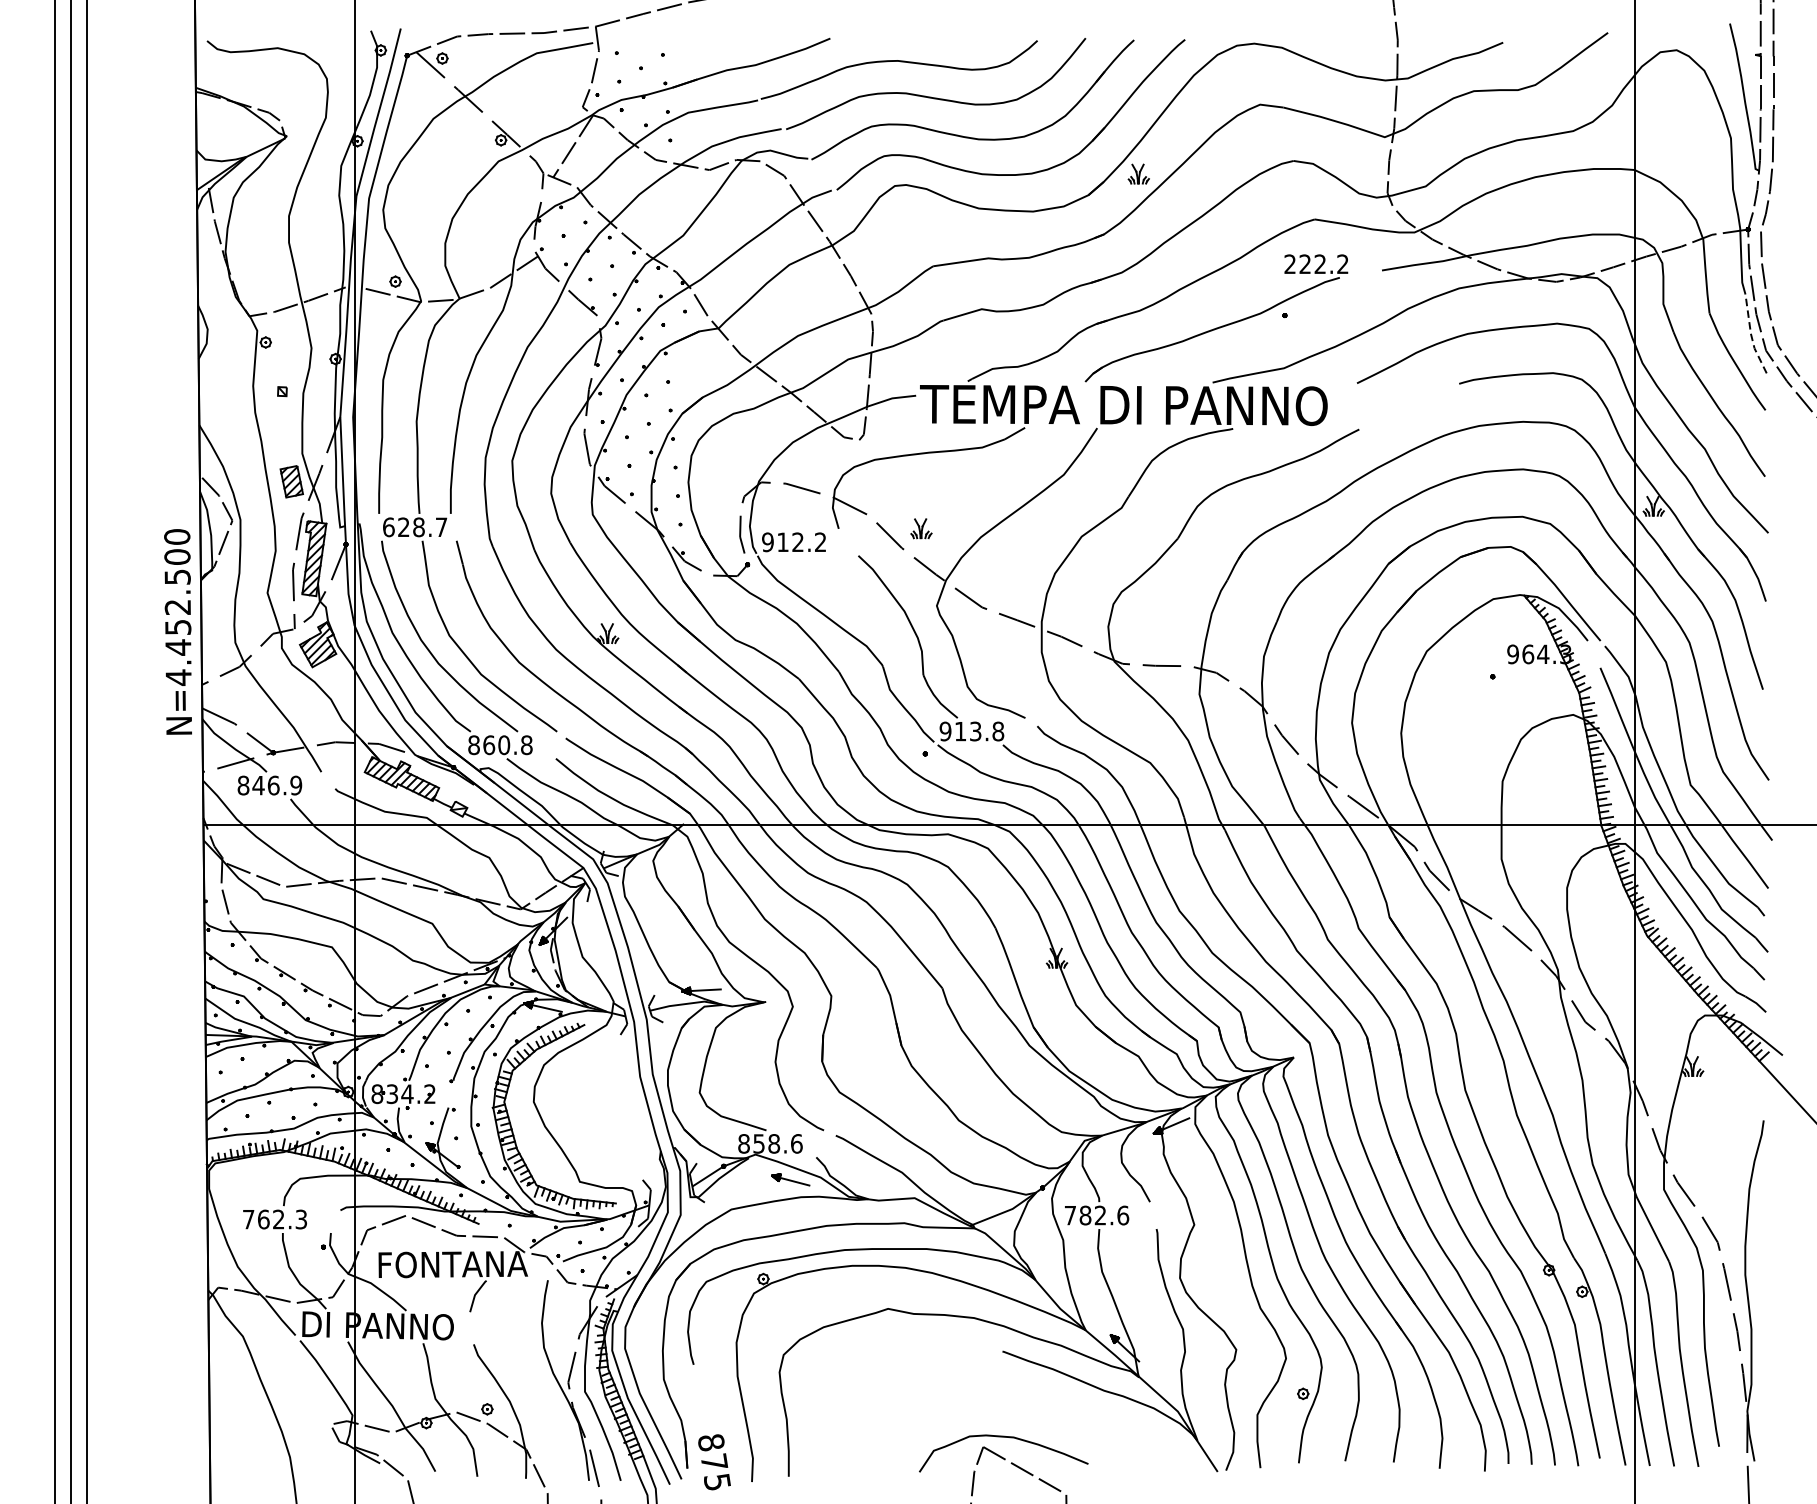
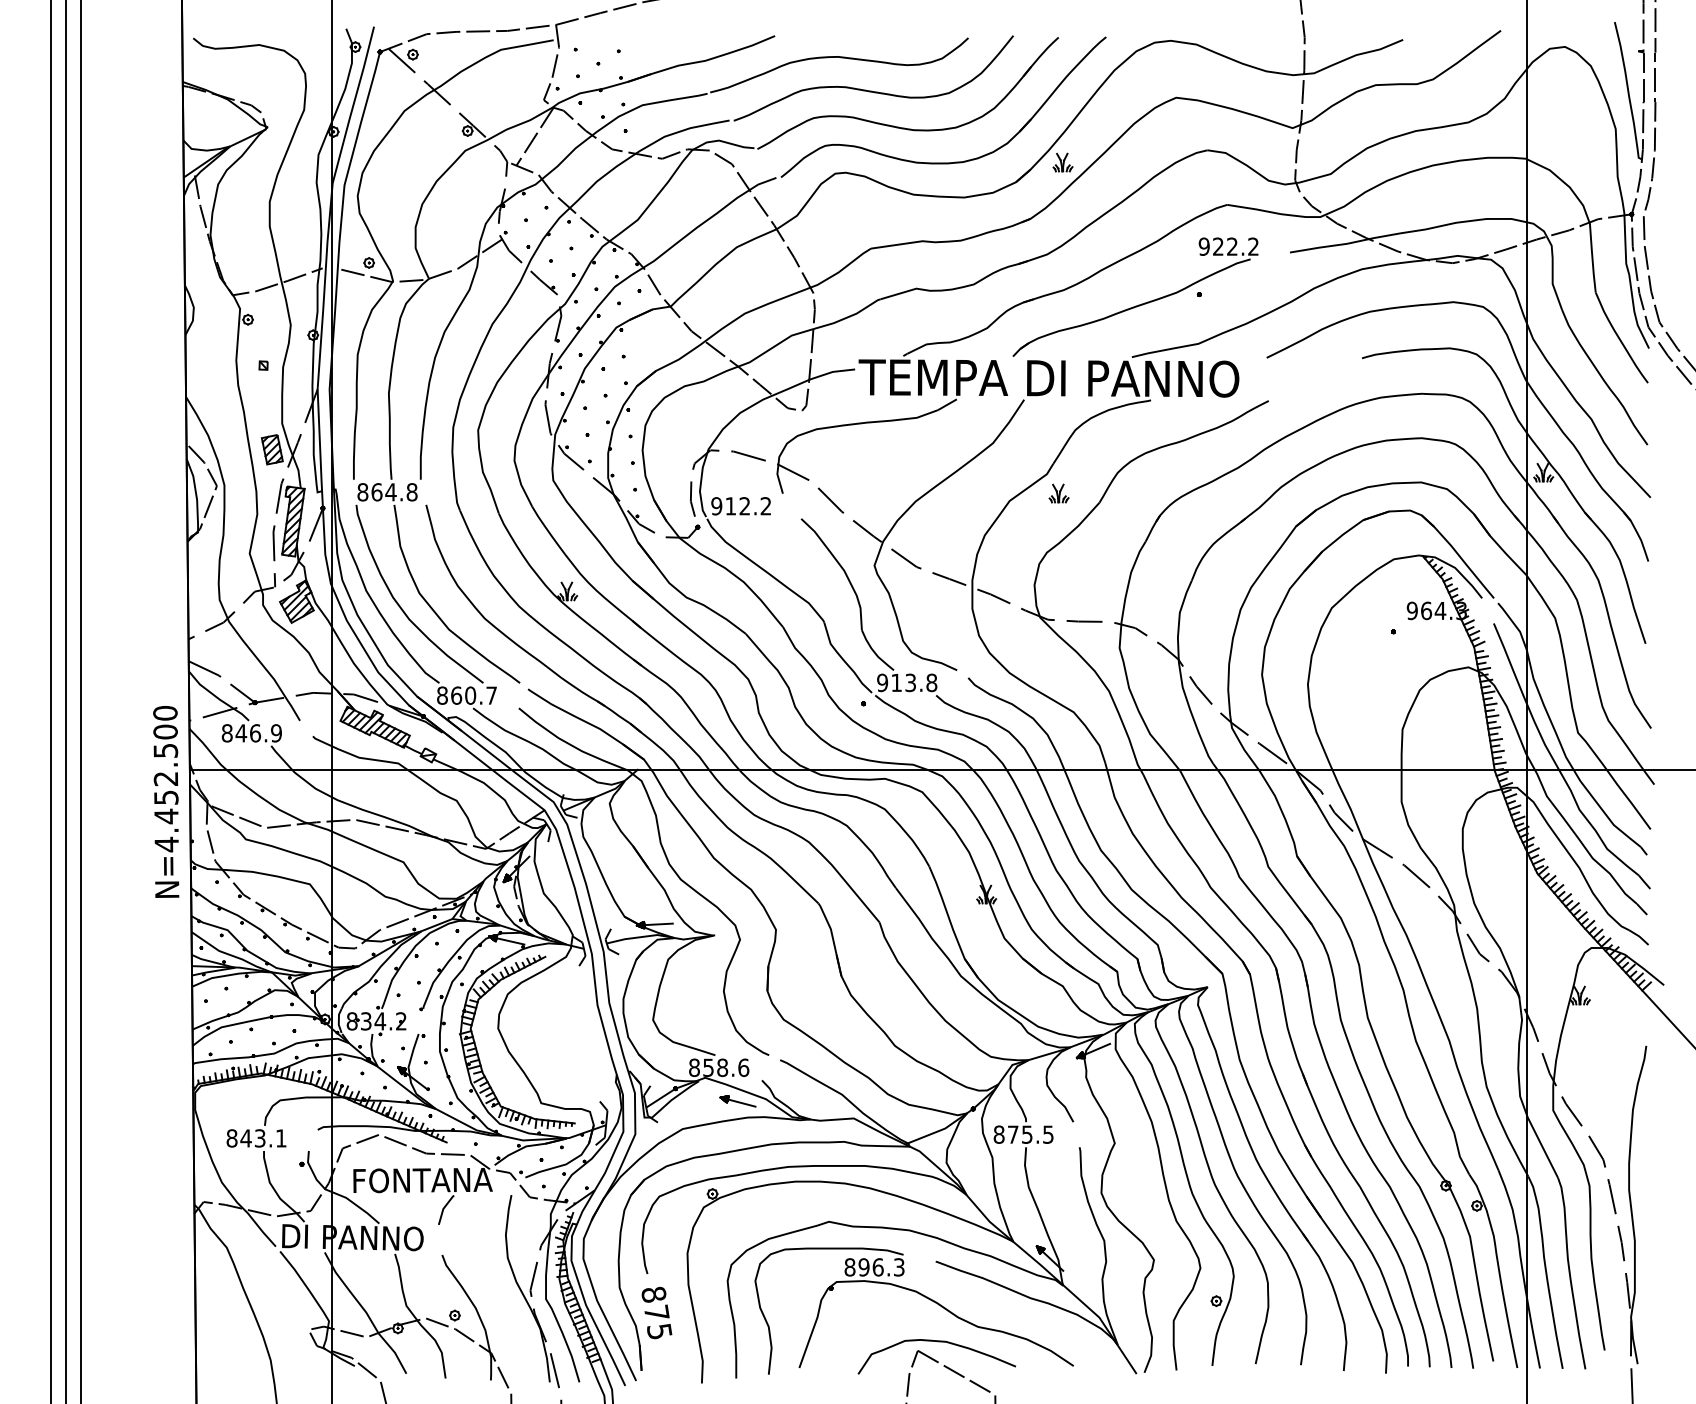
text: (1289, 264) -> (1203, 246), 222.2 -> 922.2
line: (1751, 335) -> (1634, 313), dashed -> solid
text: (415, 527) -> (387, 492), 628.7 -> 864.8
part: (920, 528) -> (1058, 493), moved
text: (178, 631) -> (166, 801), moved
text: (526, 745) -> (491, 695), 860.8 -> 860.7
text: (1096, 1215) -> (1023, 1134), 782.6 -> 875.5
text: (274, 1219) -> (256, 1138), 762.3 -> 843.1
part: (986, 1387) -> (920, 1295), added
text: (714, 1461) -> (656, 1312), moved

